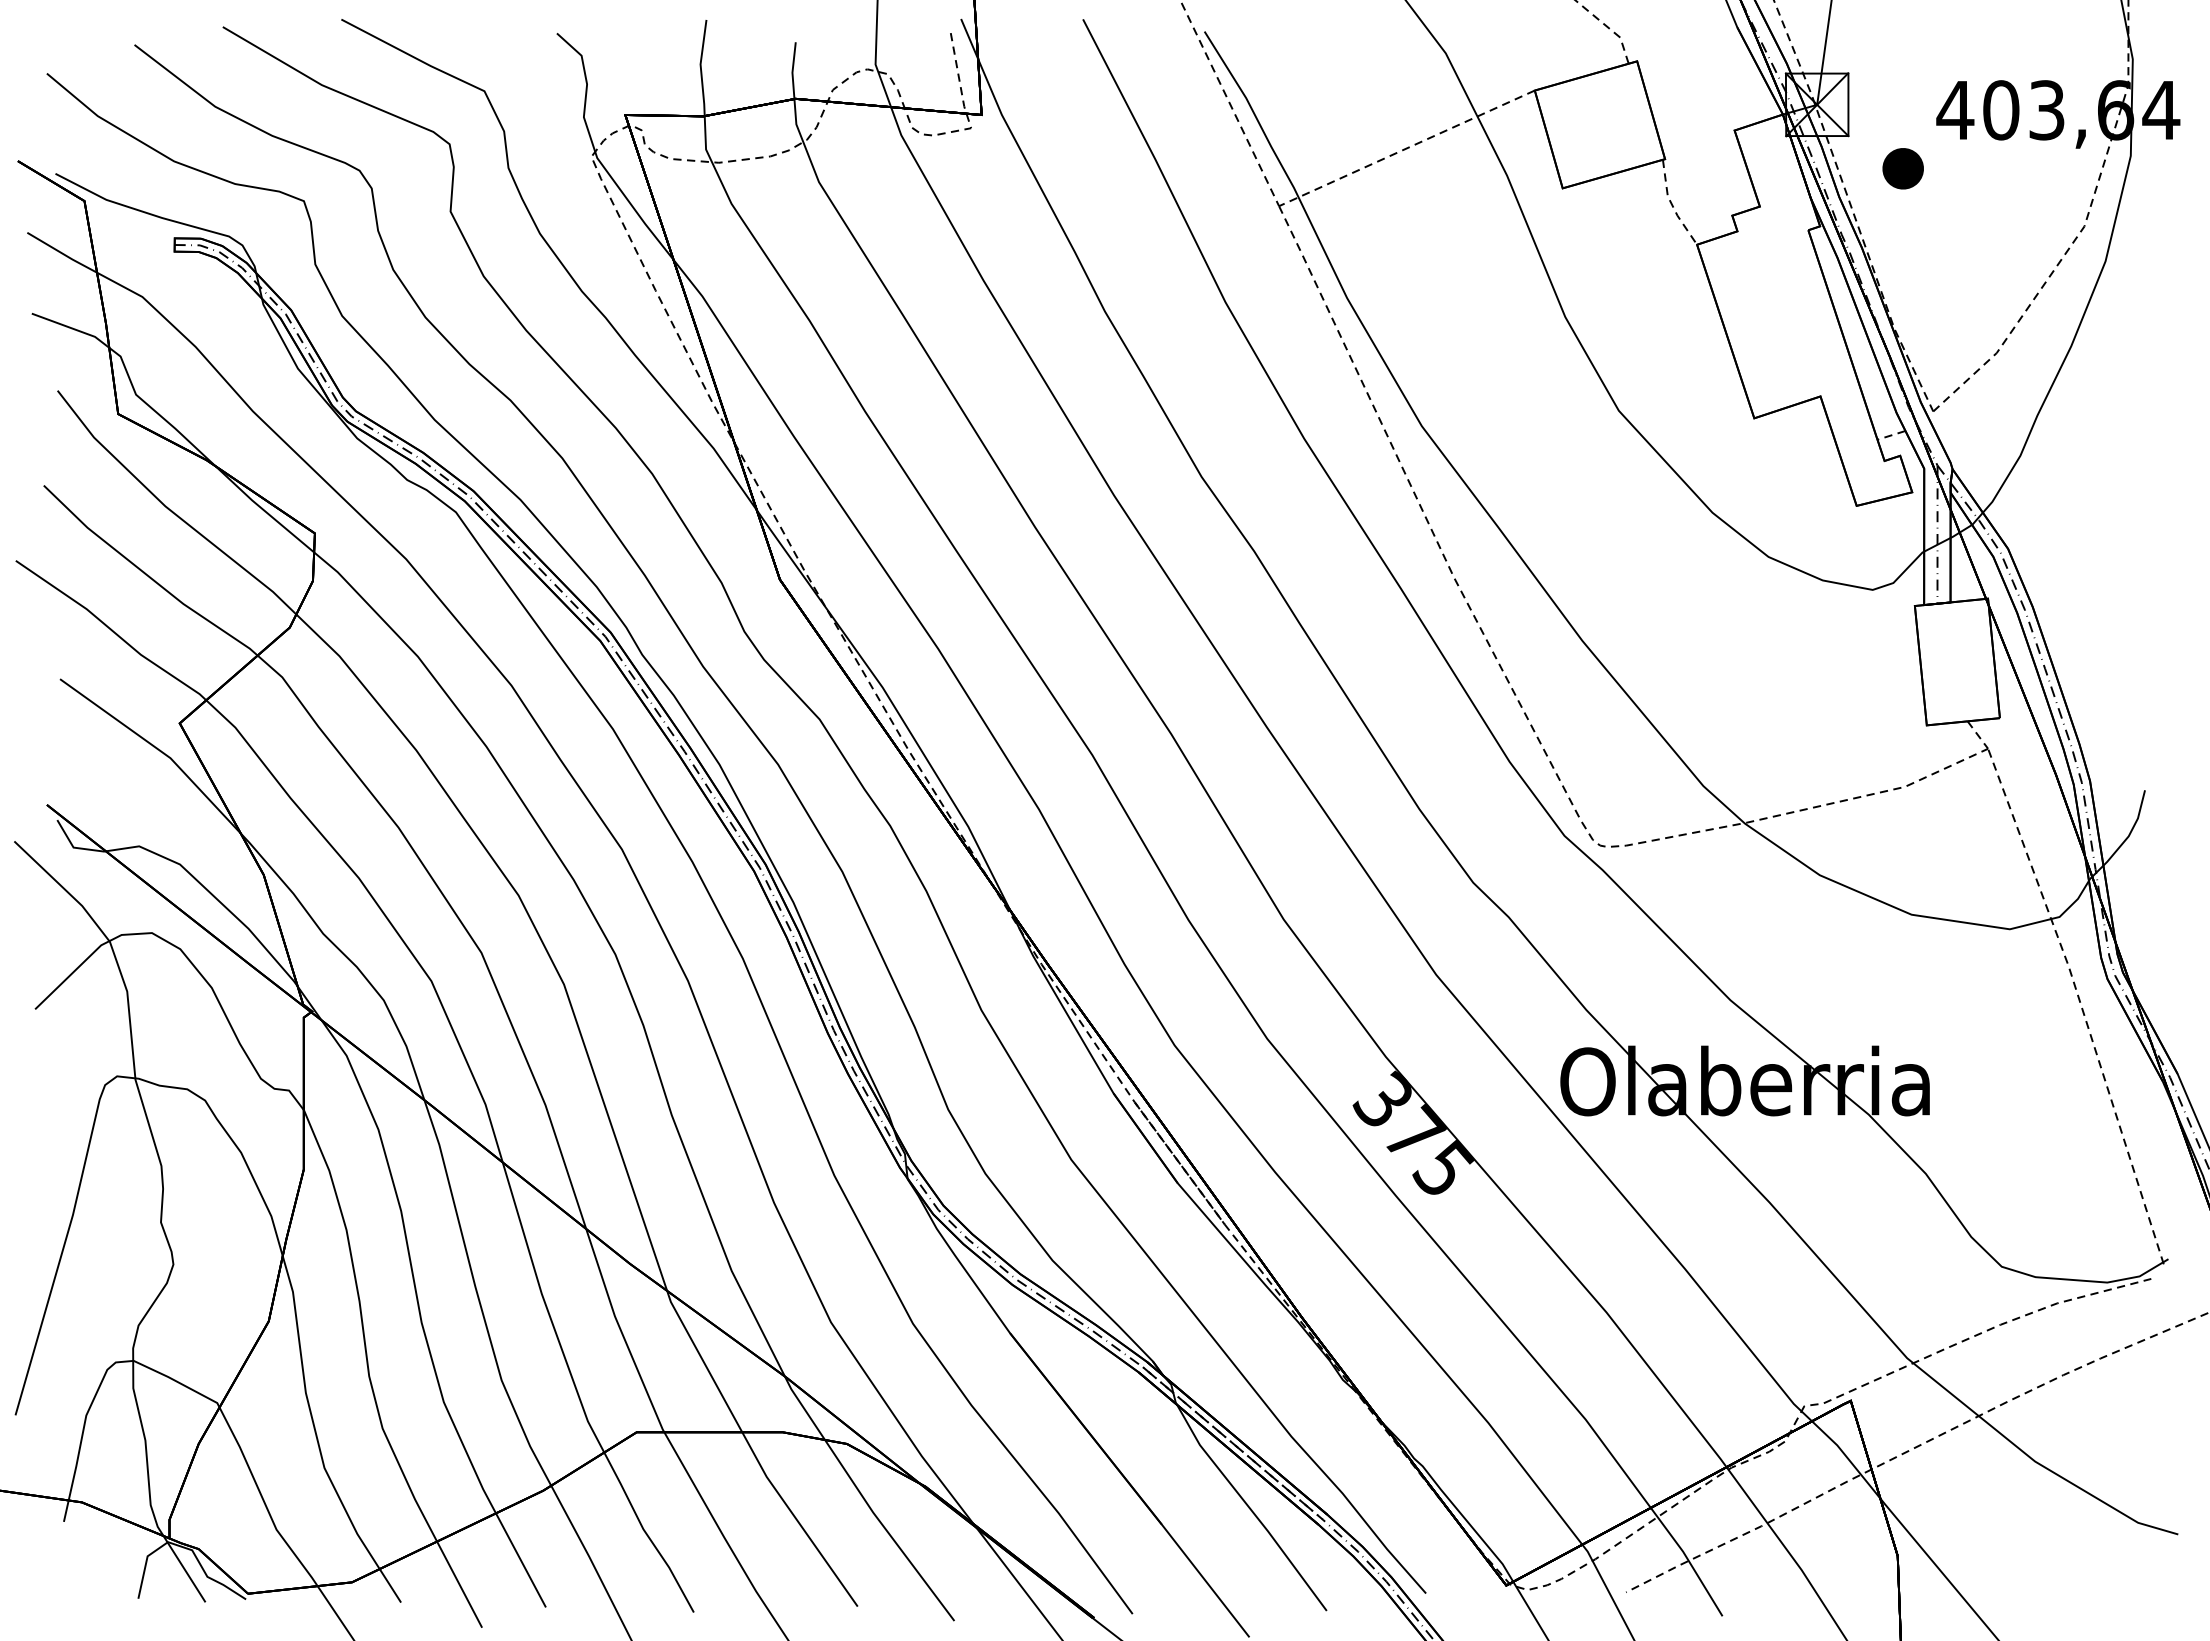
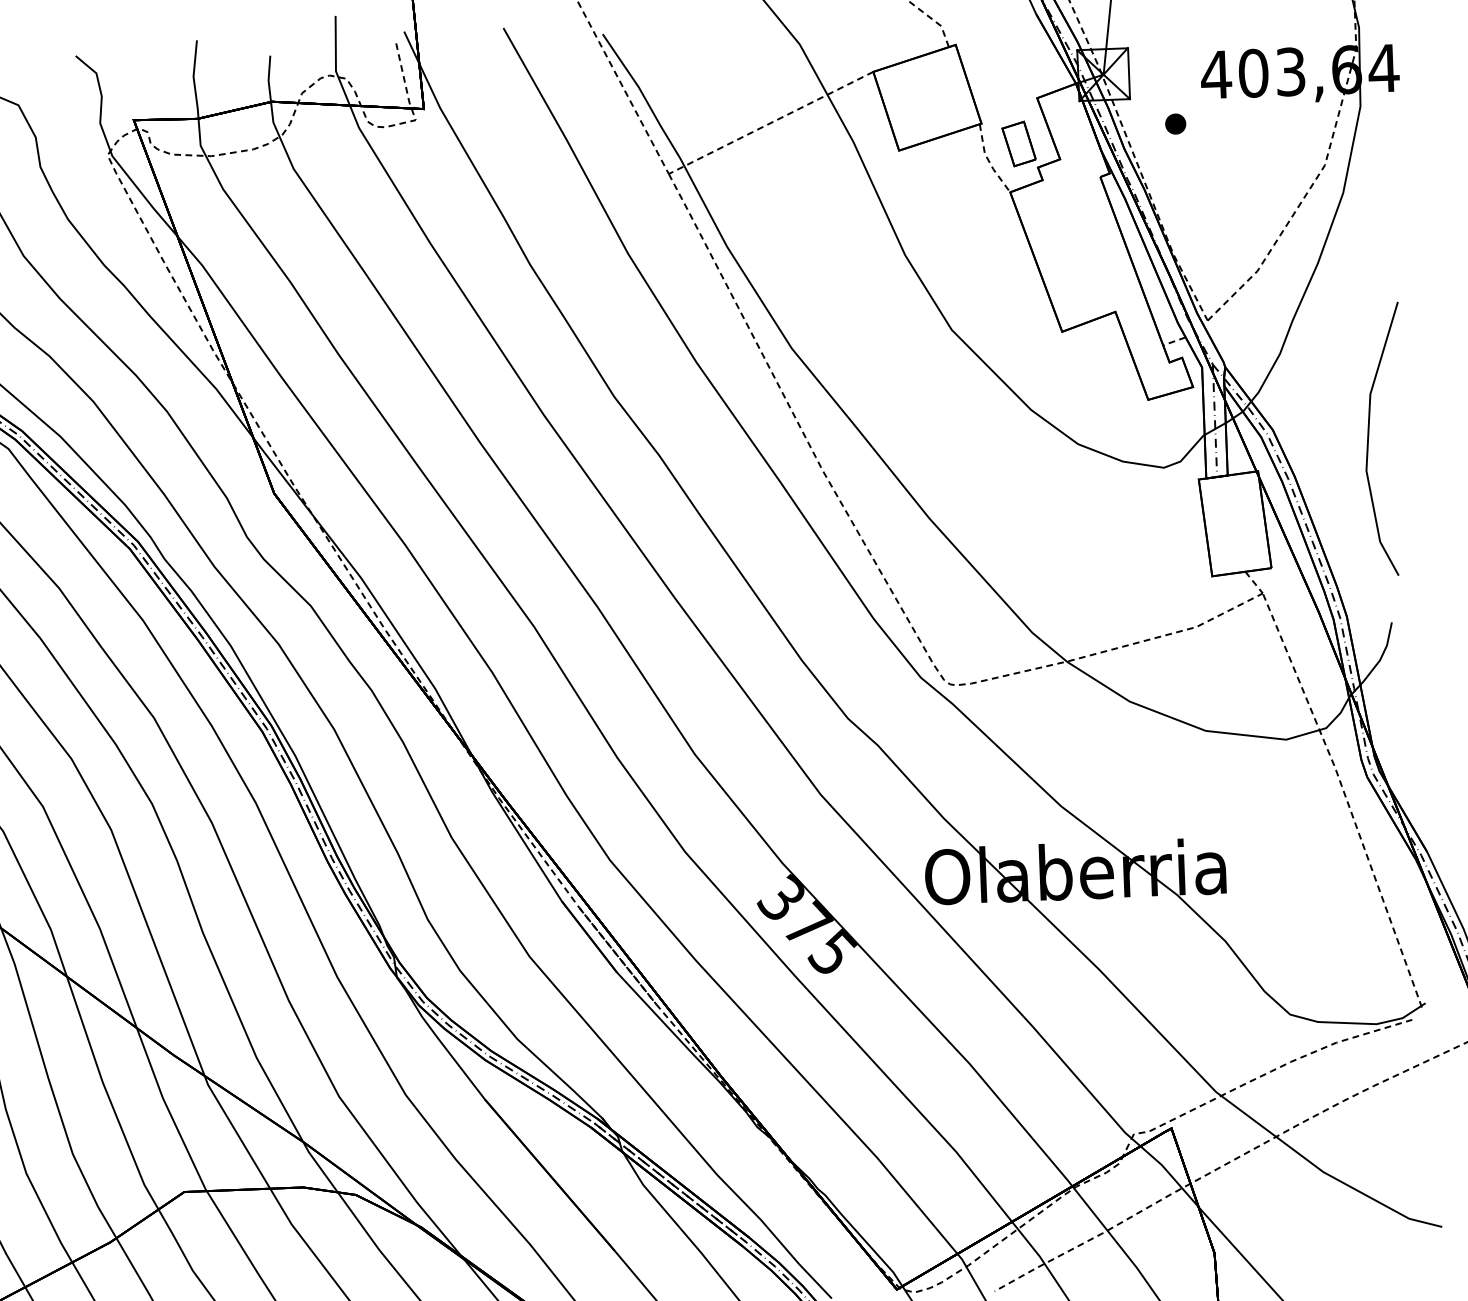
part: (1903, 168) -> (1175, 123), size x0.62
part: (1709, 185) -> (1018, 143), added
line: (2125, 565) -> (1368, 439), added

